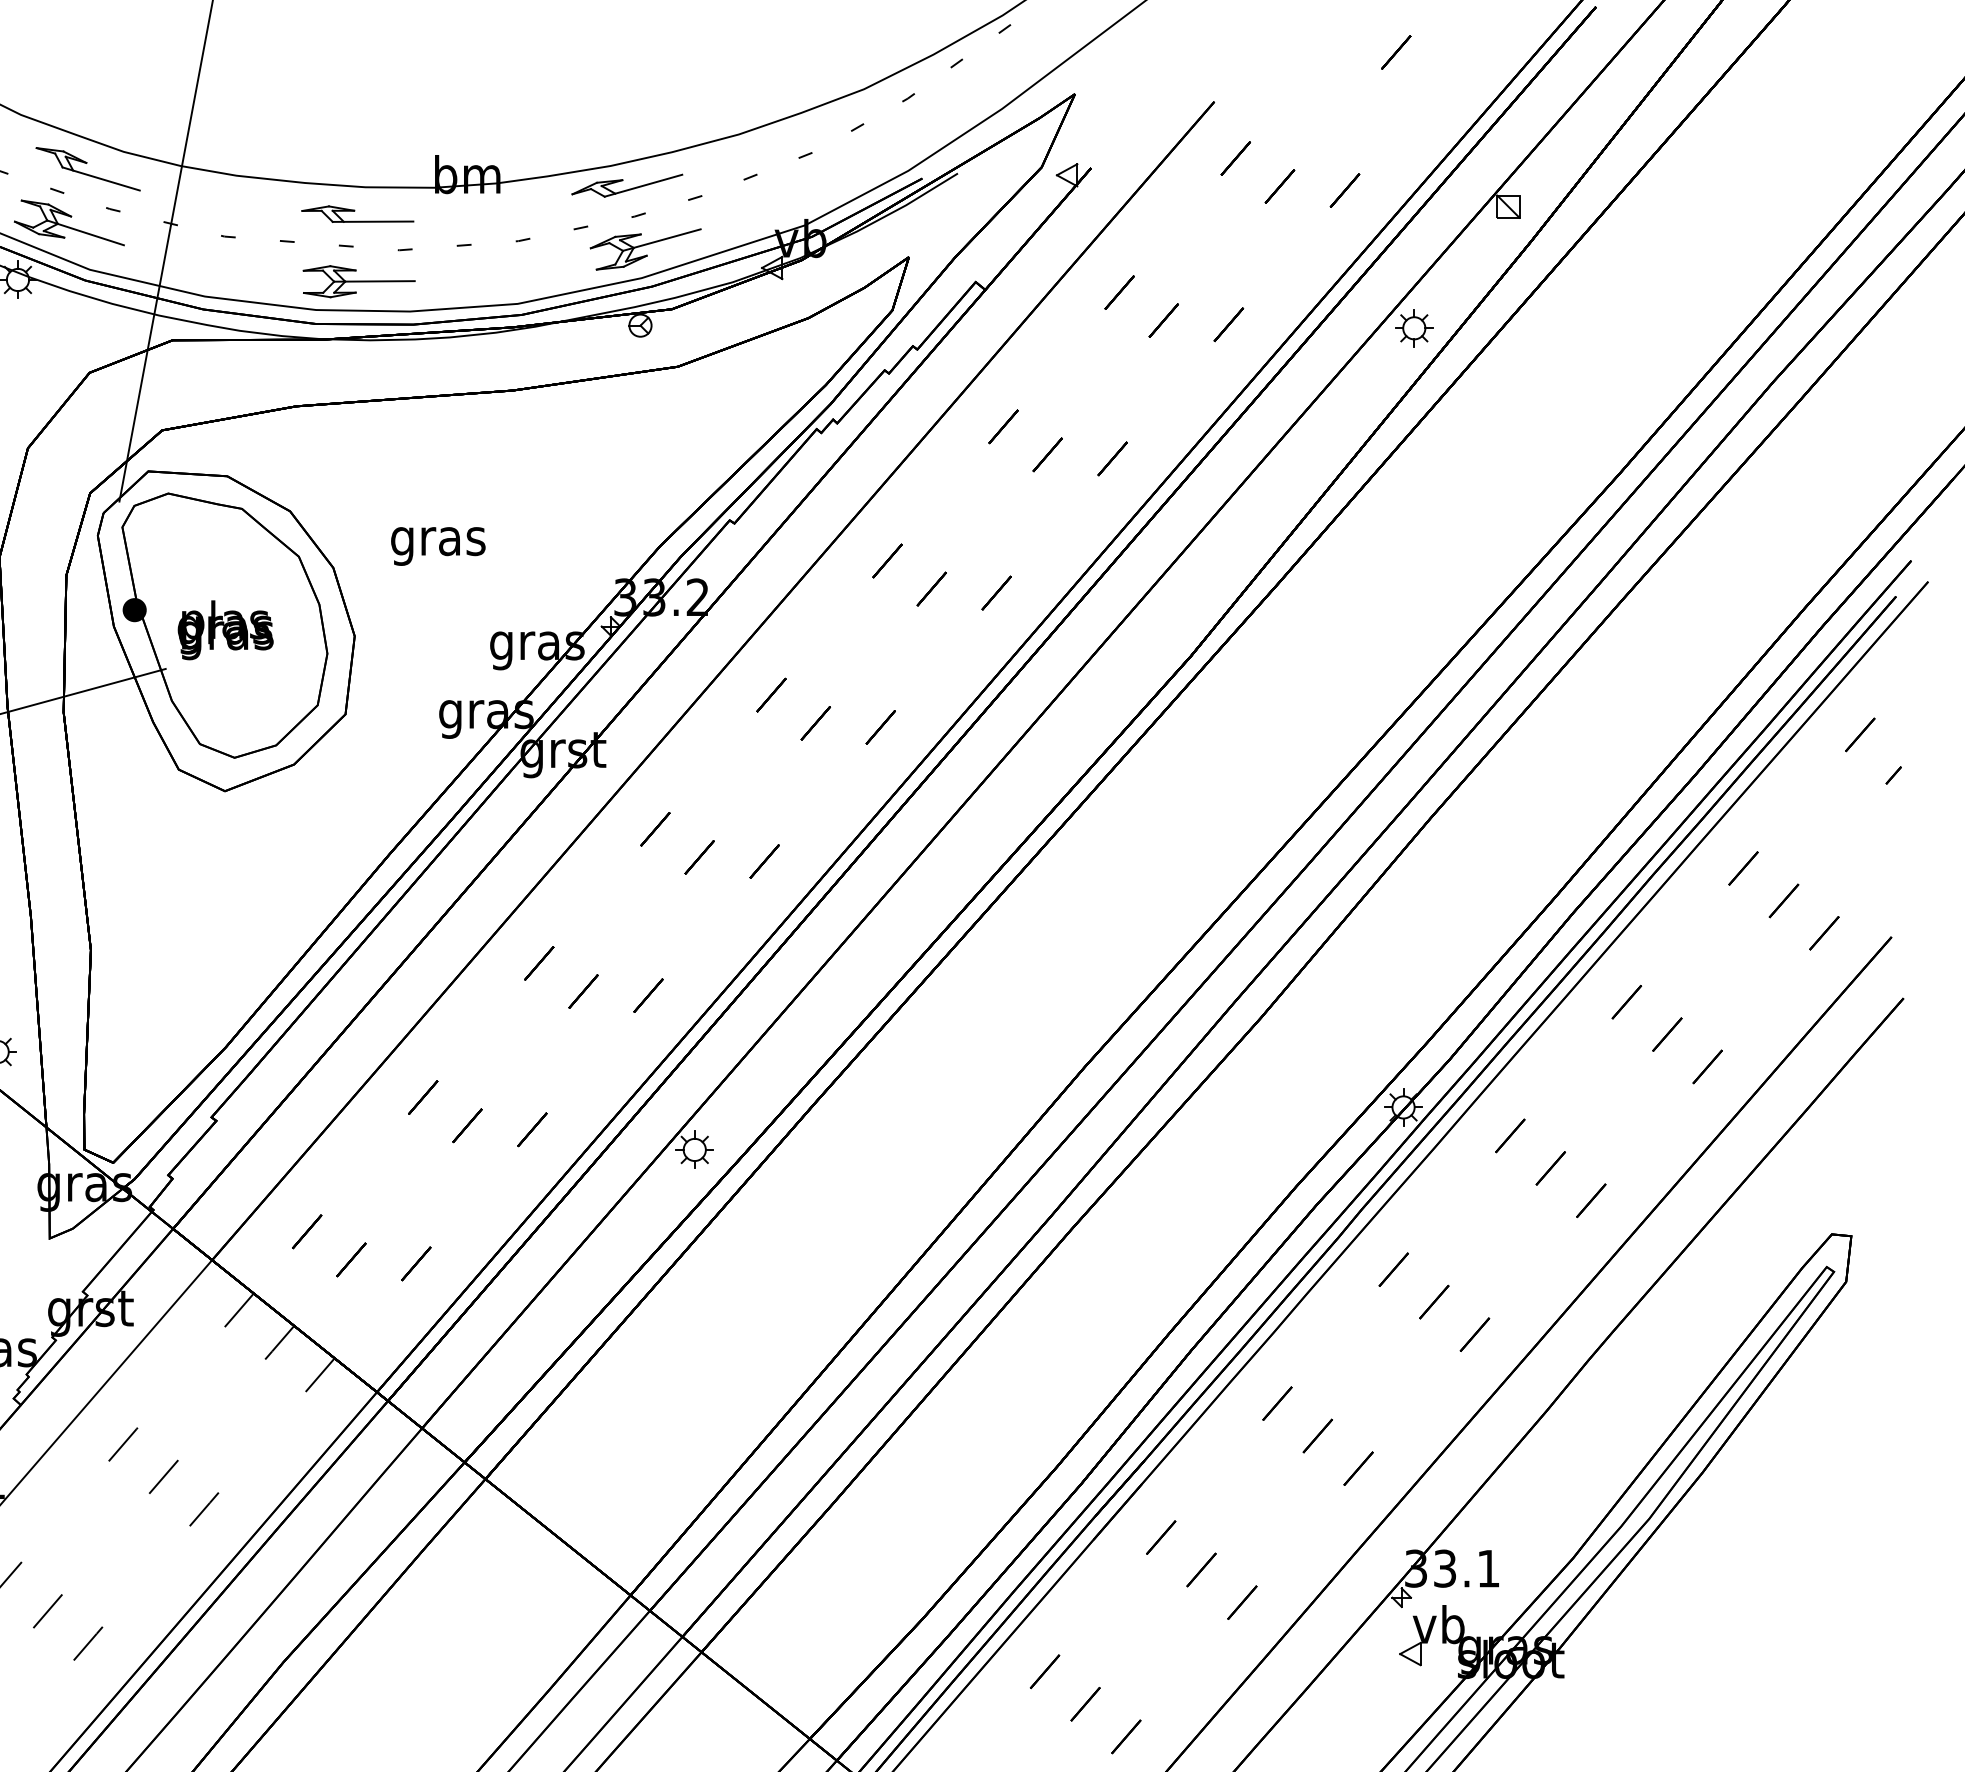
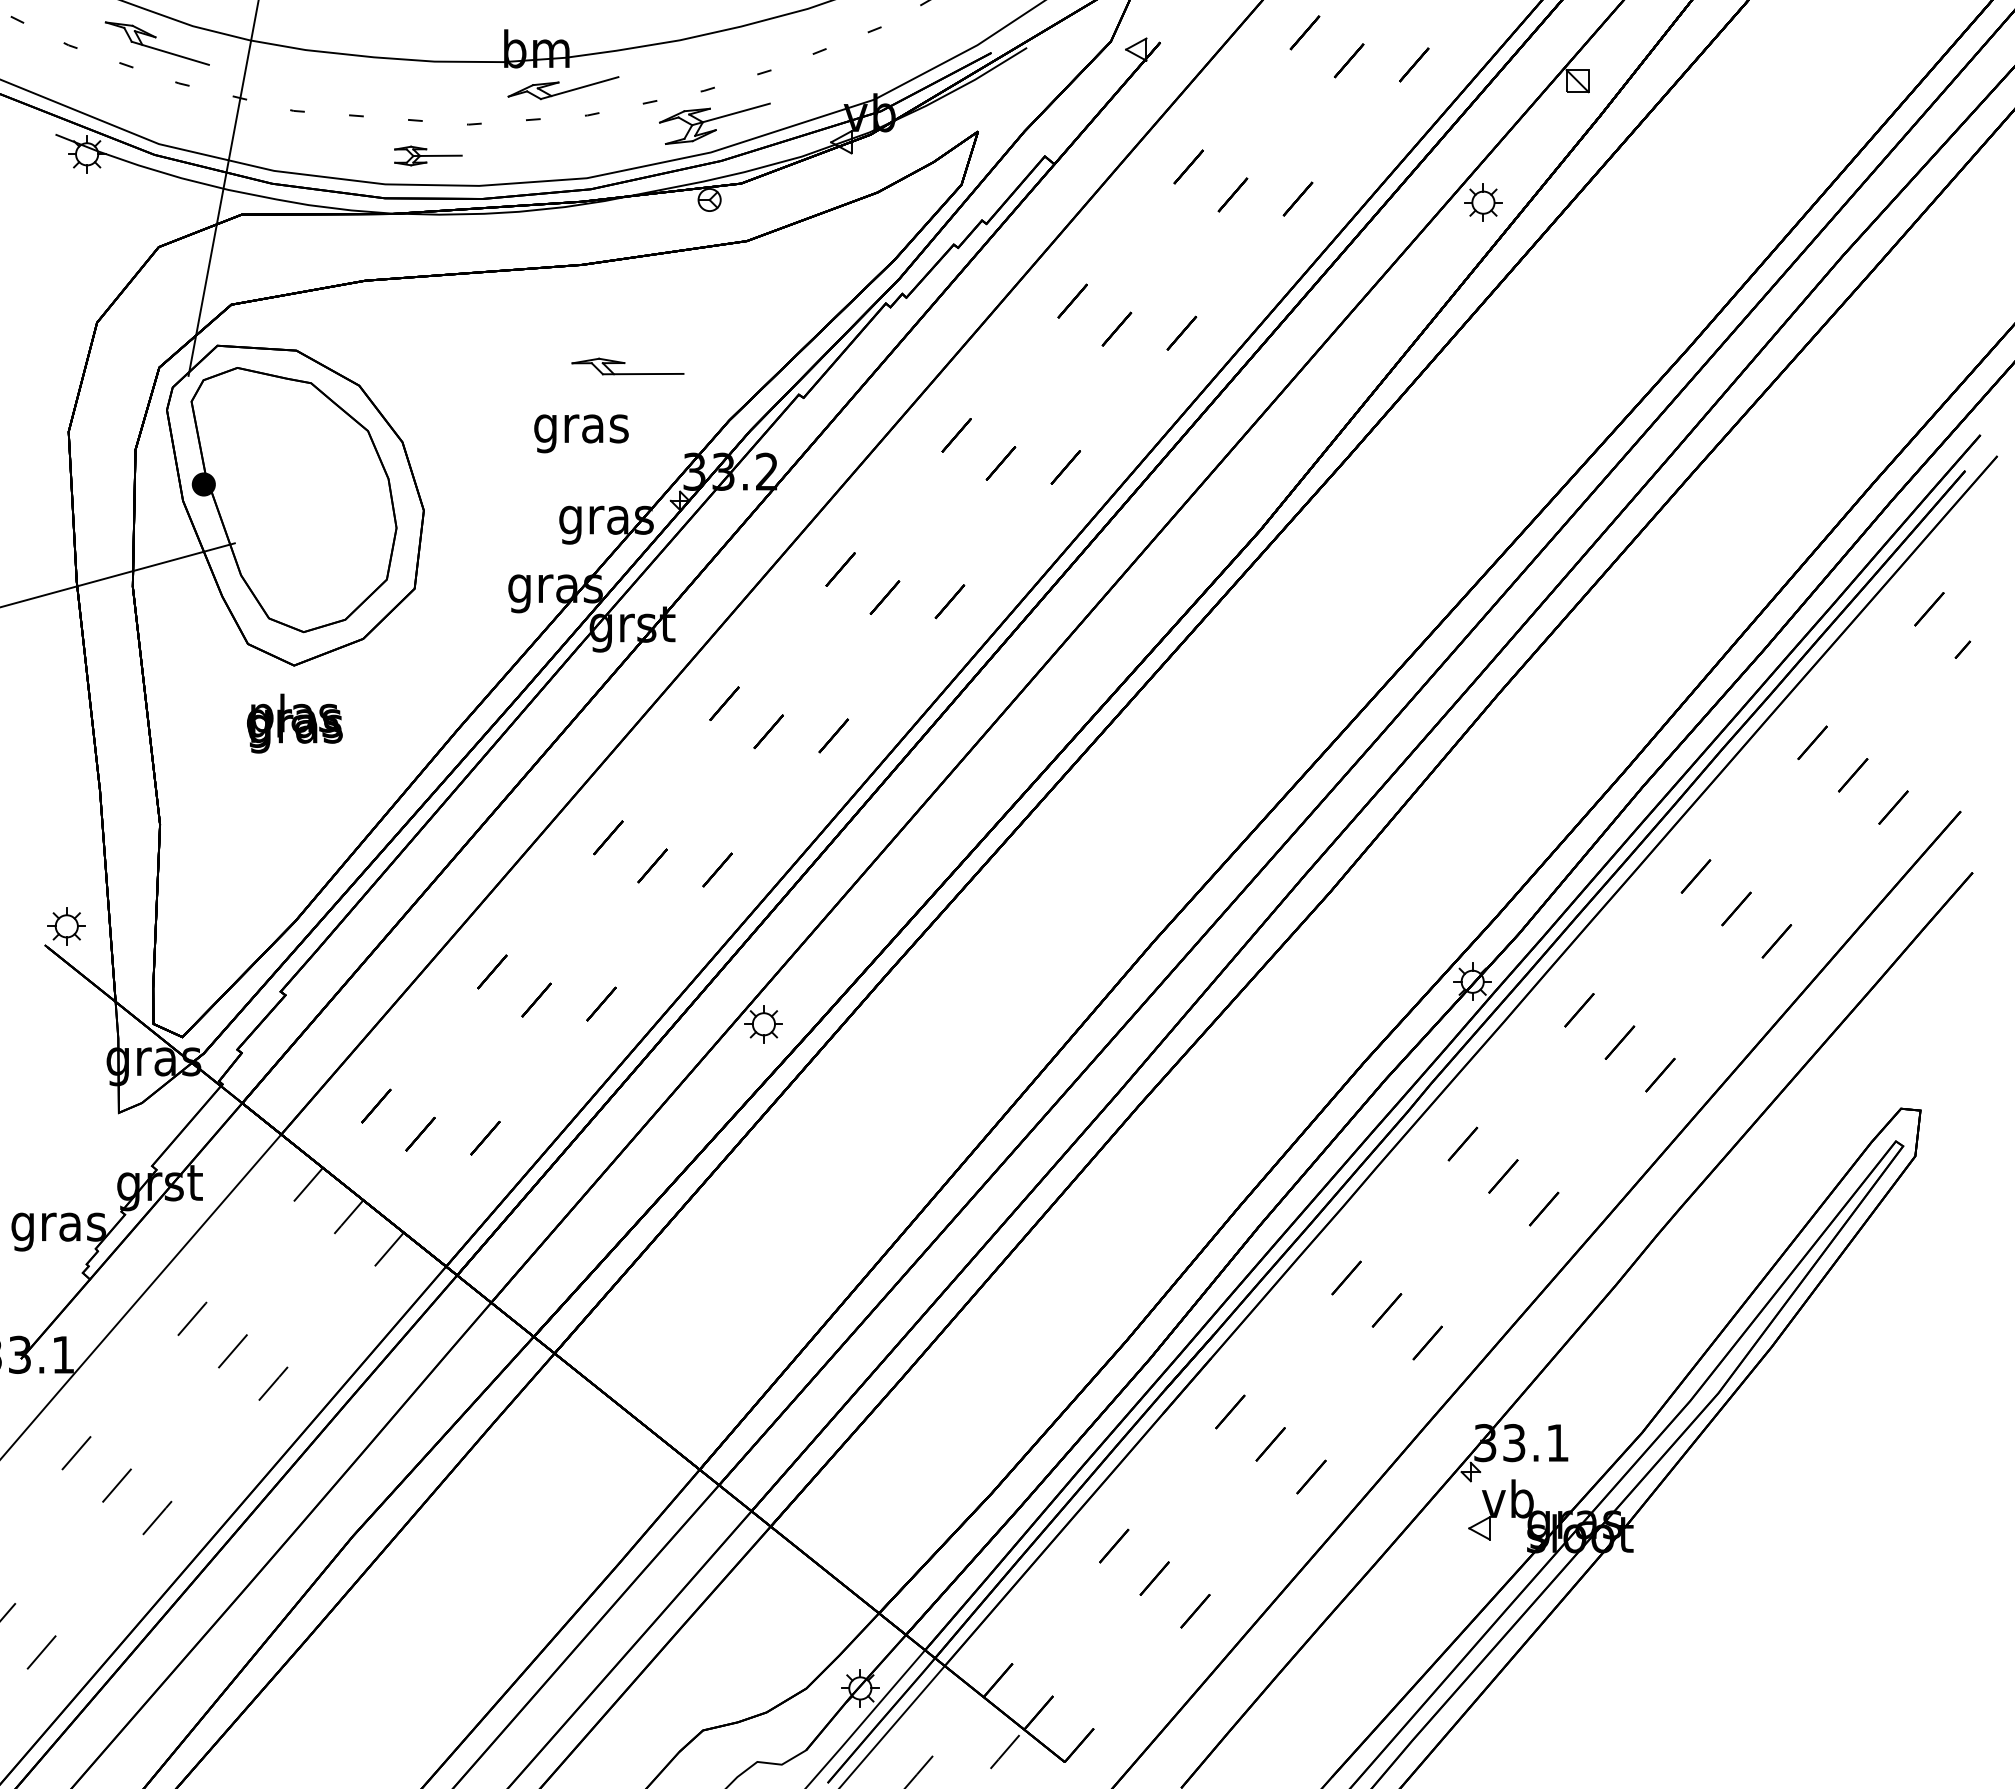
part: (627, 186) -> (563, 88), moved
part: (357, 214) -> (627, 366), moved
part: (69, 223) -> (138, 97), removed
part: (359, 281) -> (428, 155), size x0.6
text: (438, 546) -> (581, 433), moved
text: (225, 630) -> (294, 723), moved

